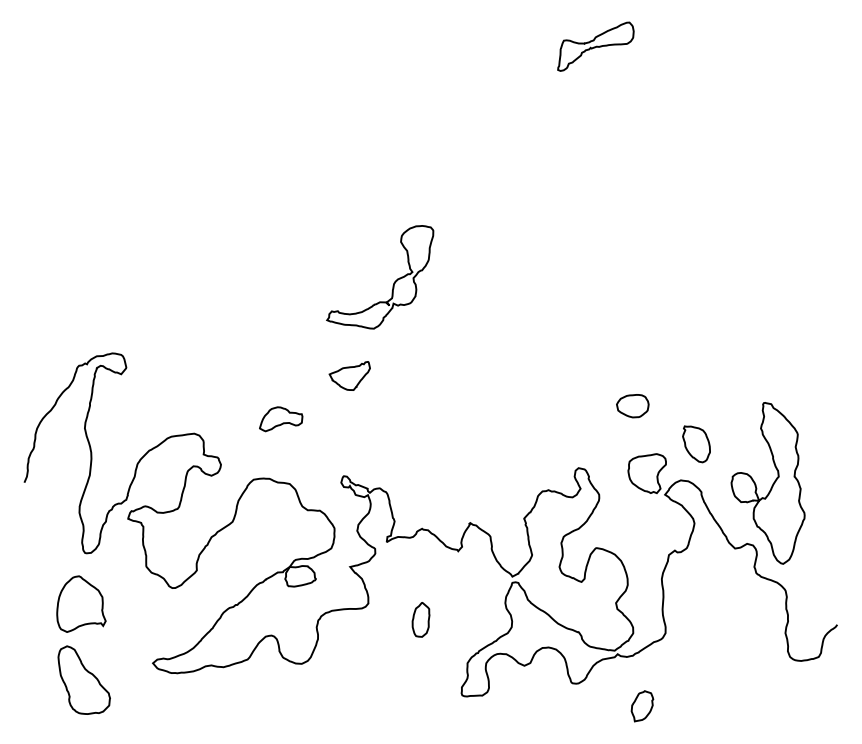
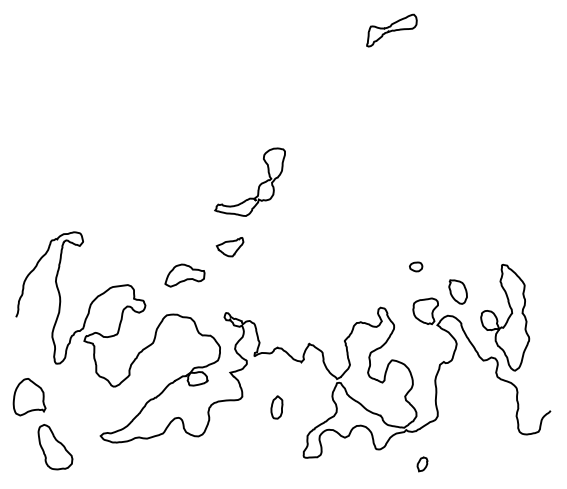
part: (631, 405) -> (415, 266), size x0.6
part: (280, 419) -> (184, 275), size x1.4
part: (81, 604) -> (29, 397), moved
part: (642, 706) -> (422, 464), size x0.7

